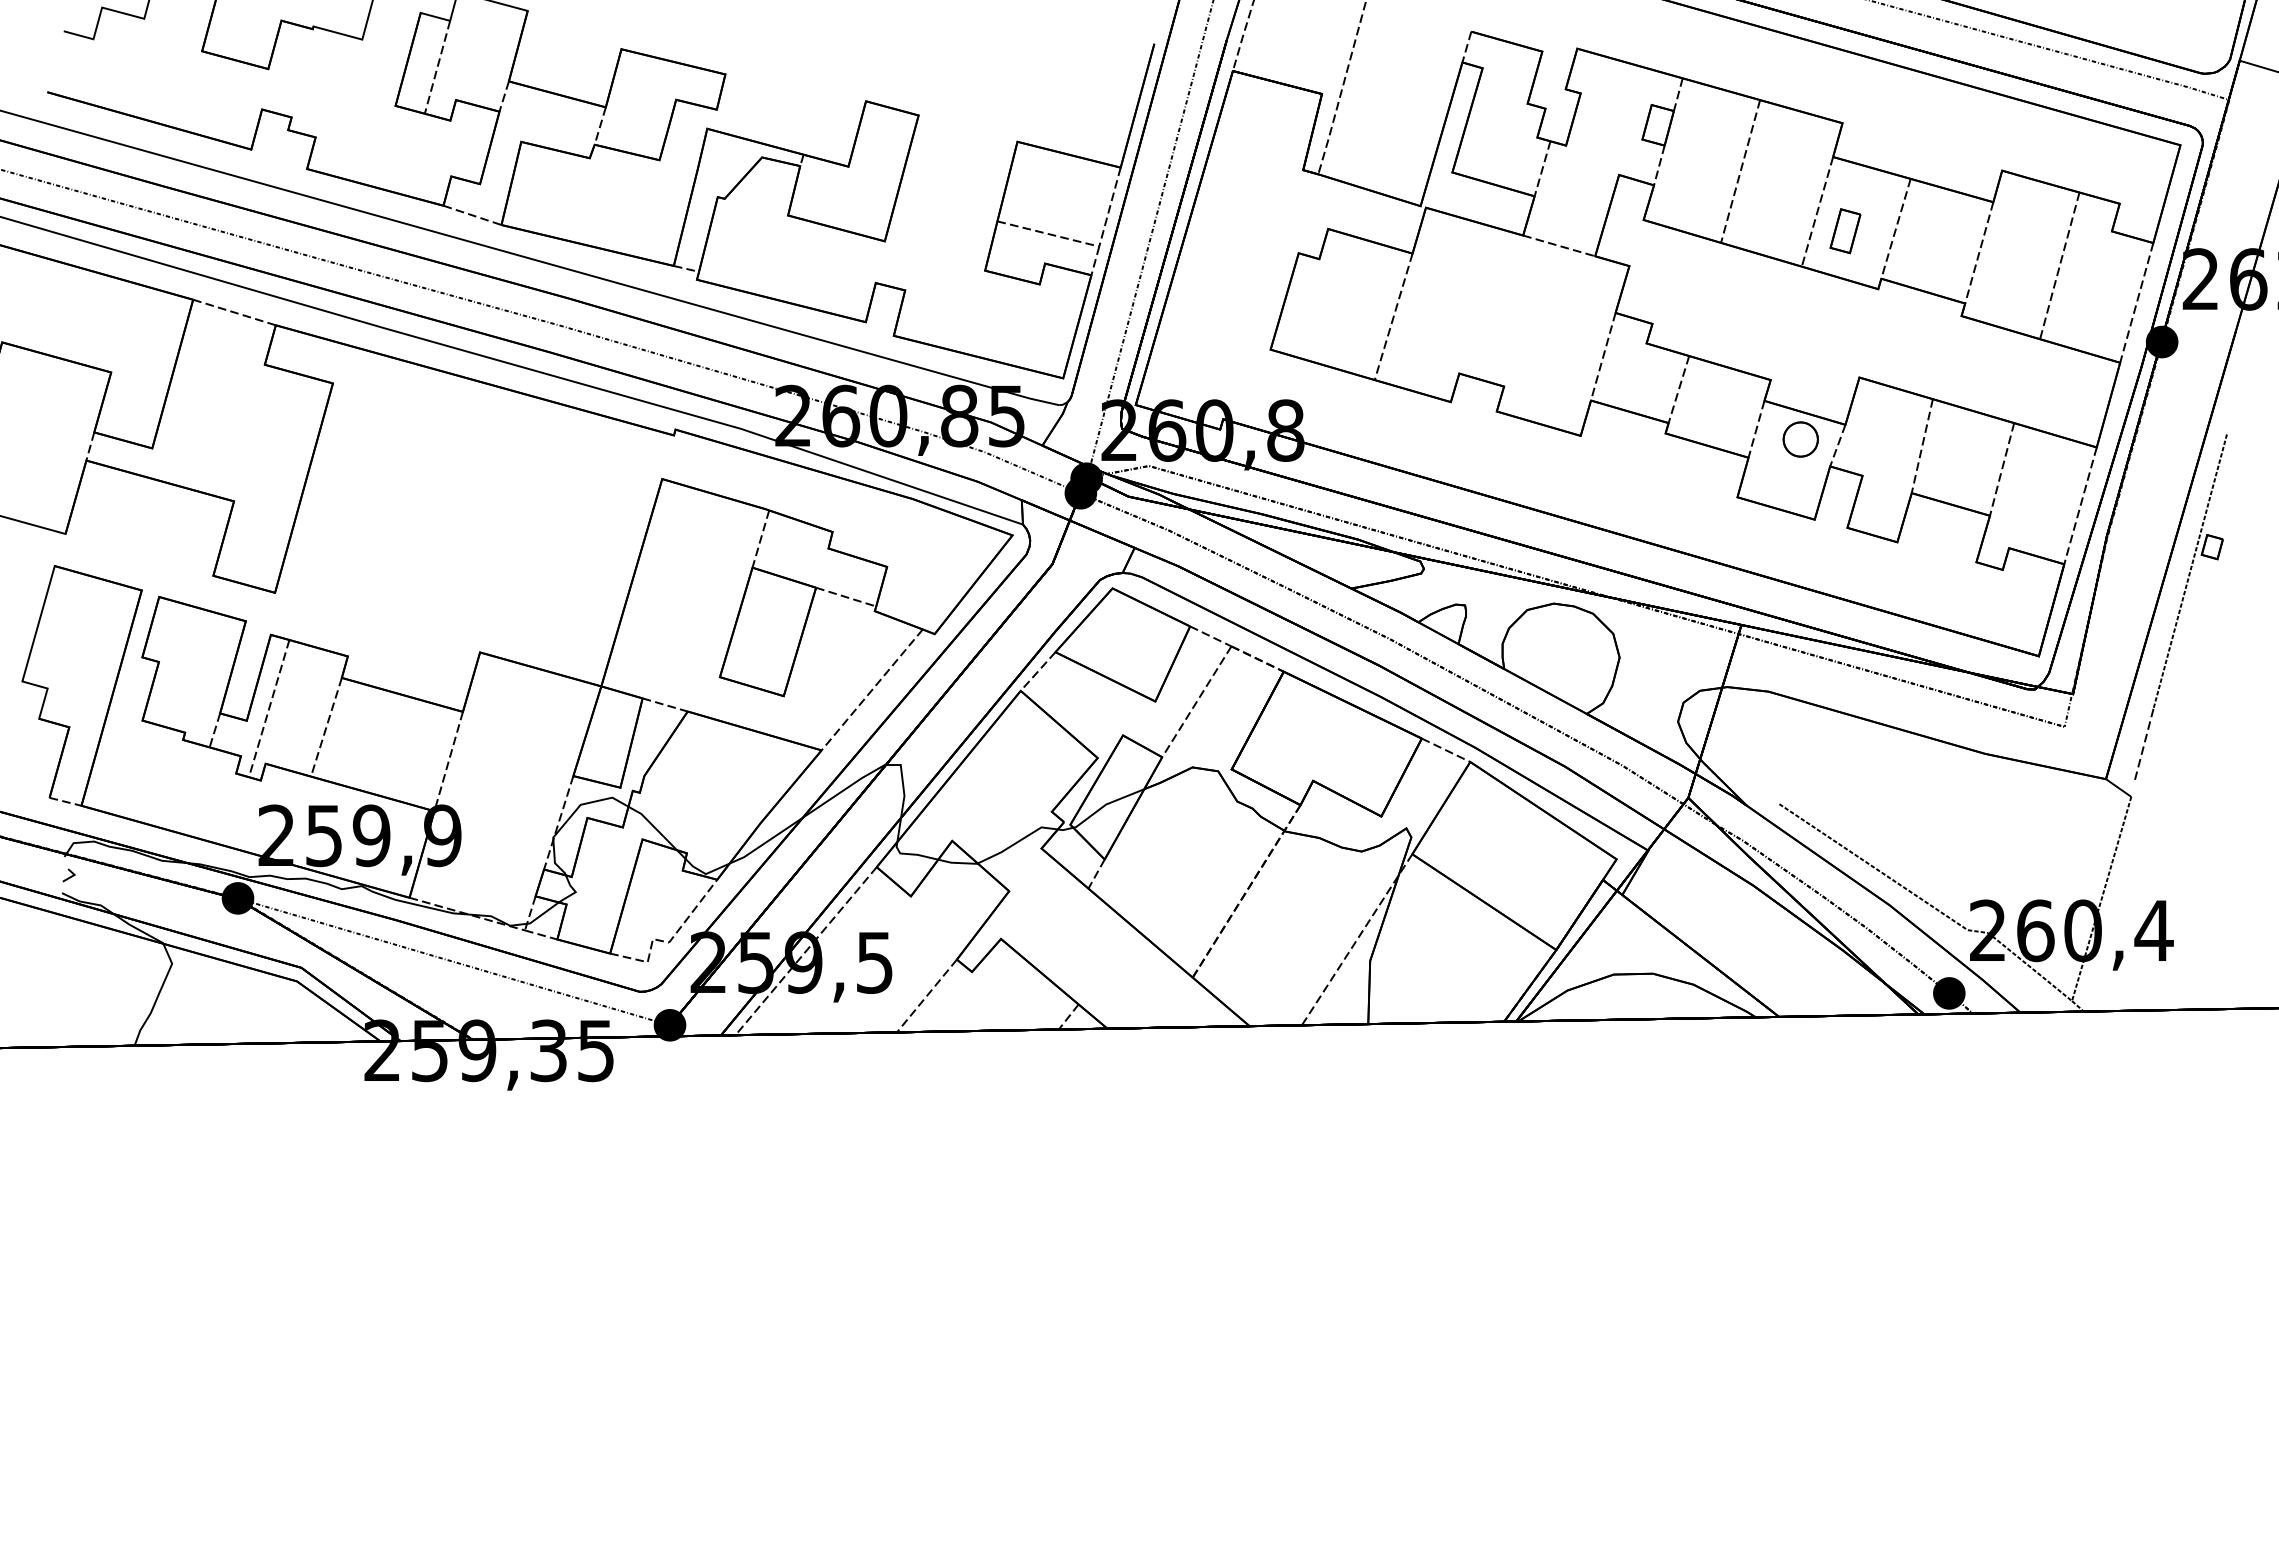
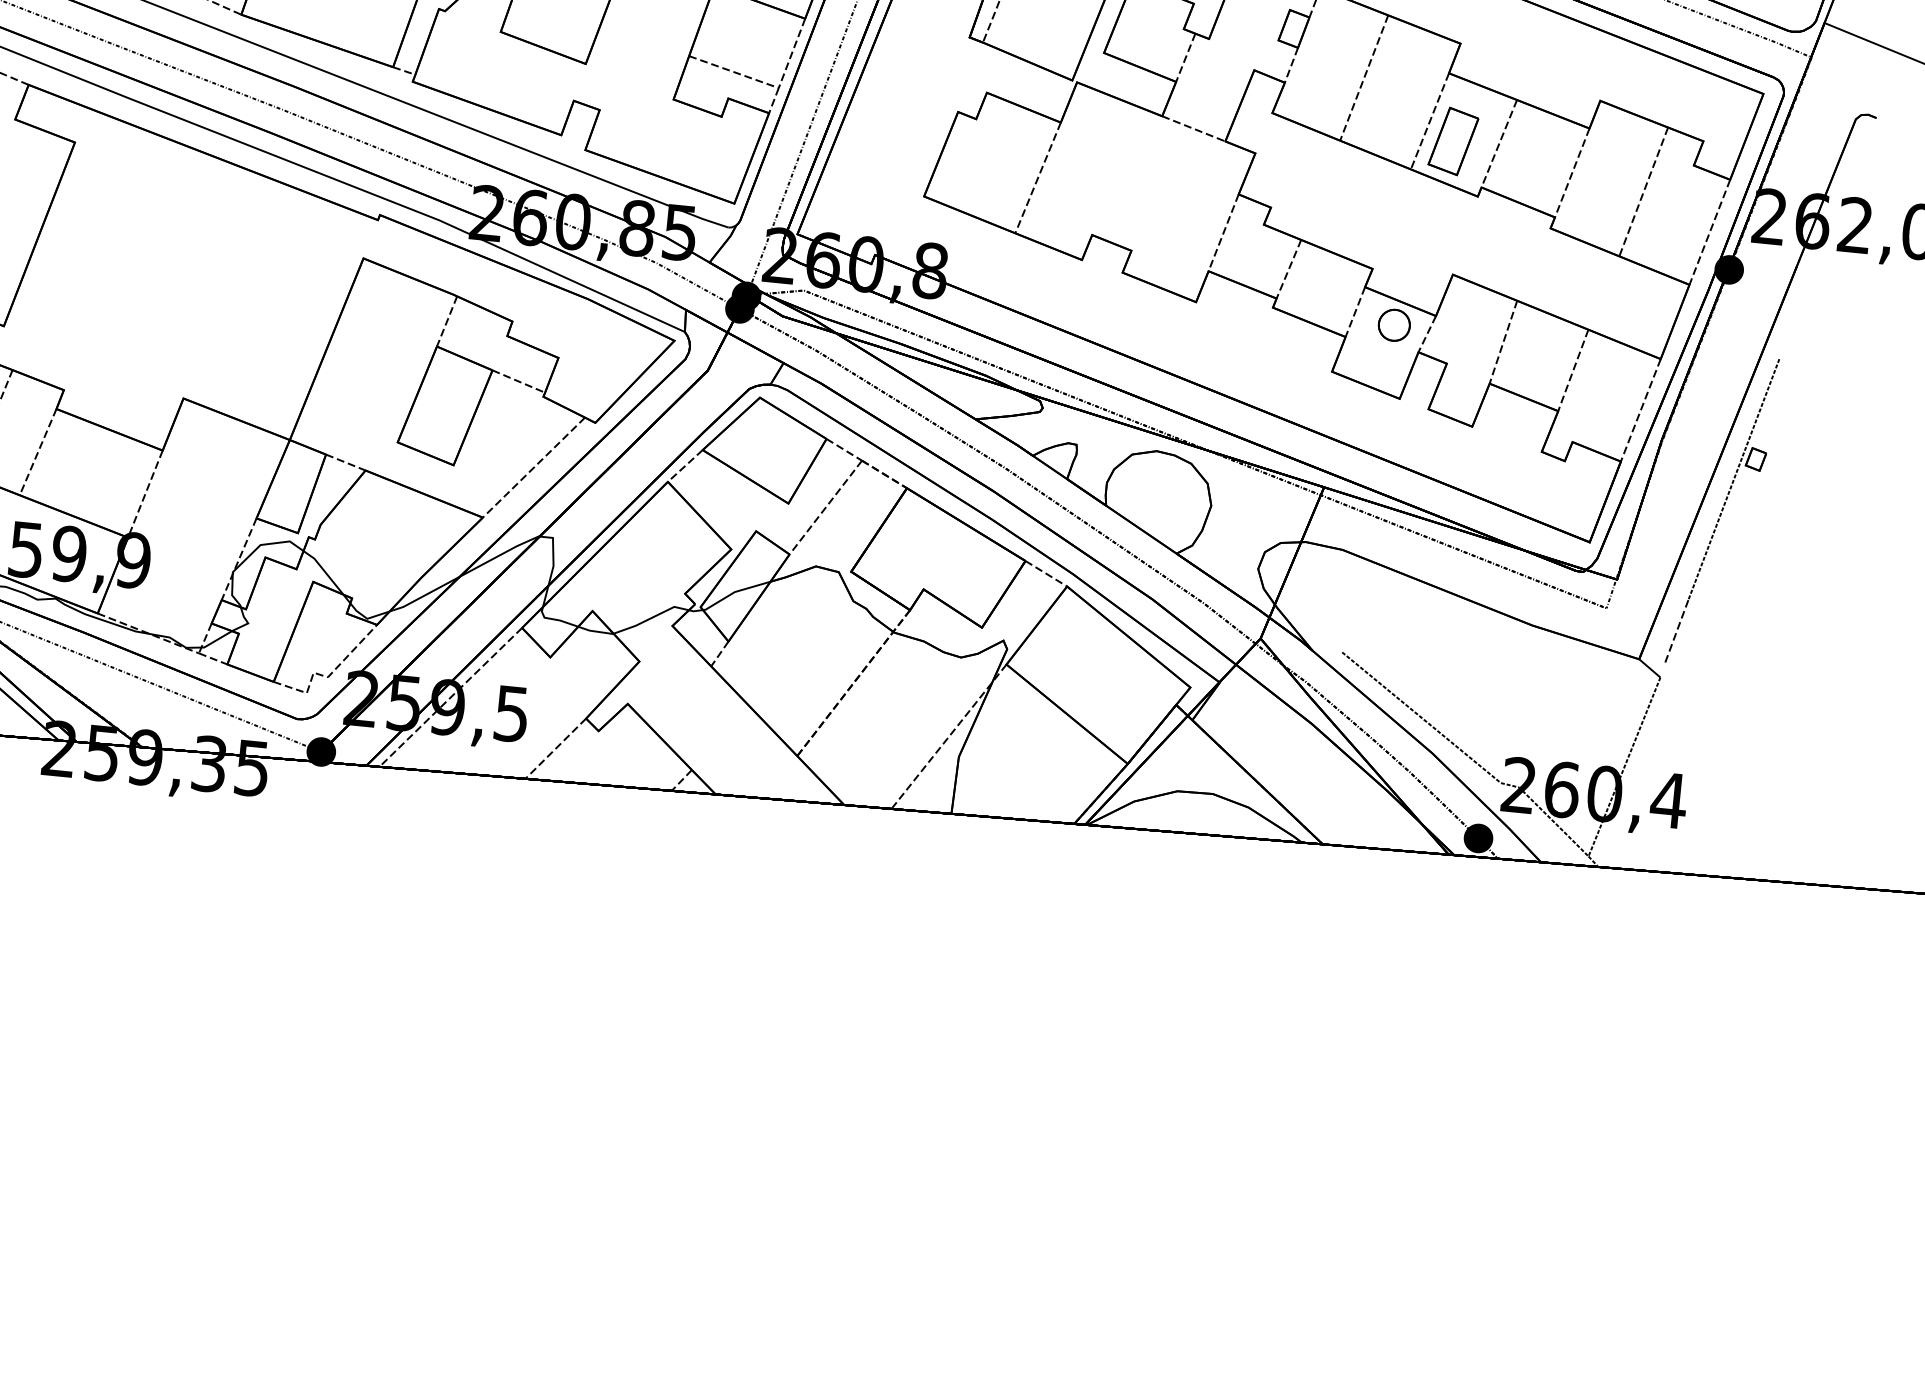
part: (1845, 230) -> (1453, 140), size x1.67

